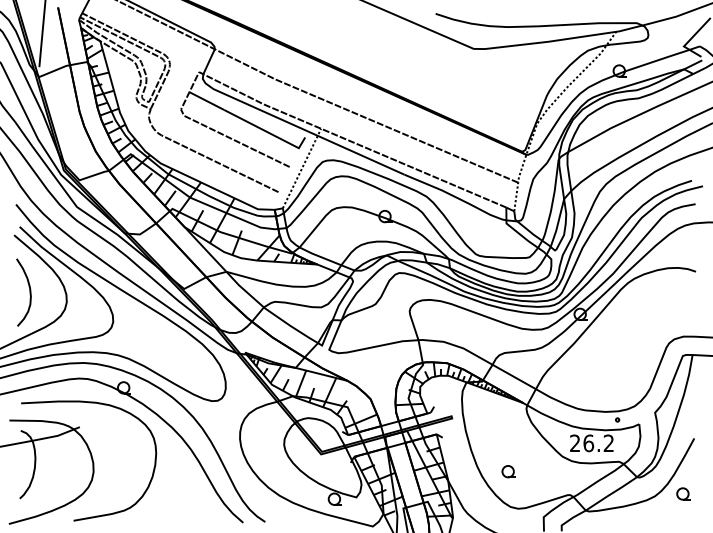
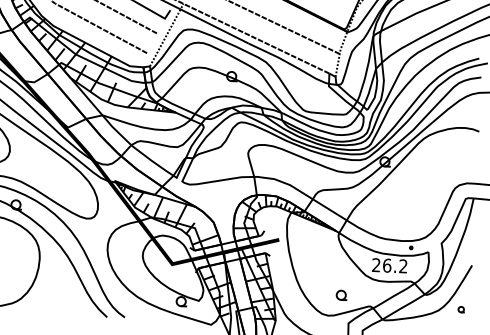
part: (508, 471) -> (341, 295), moved
part: (683, 493) -> (461, 309), size x0.6

